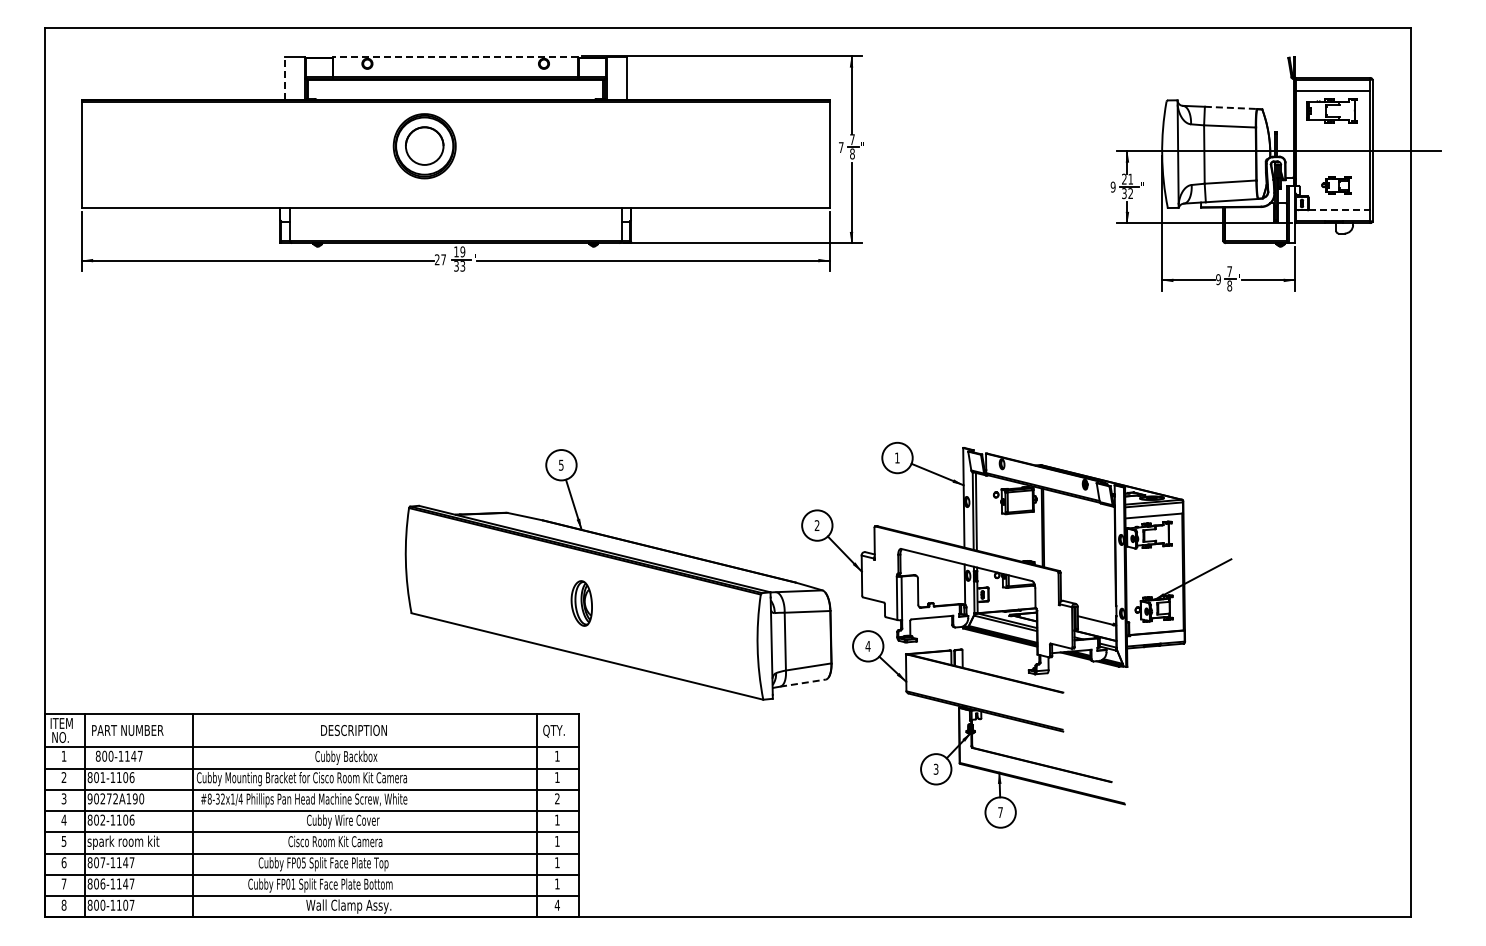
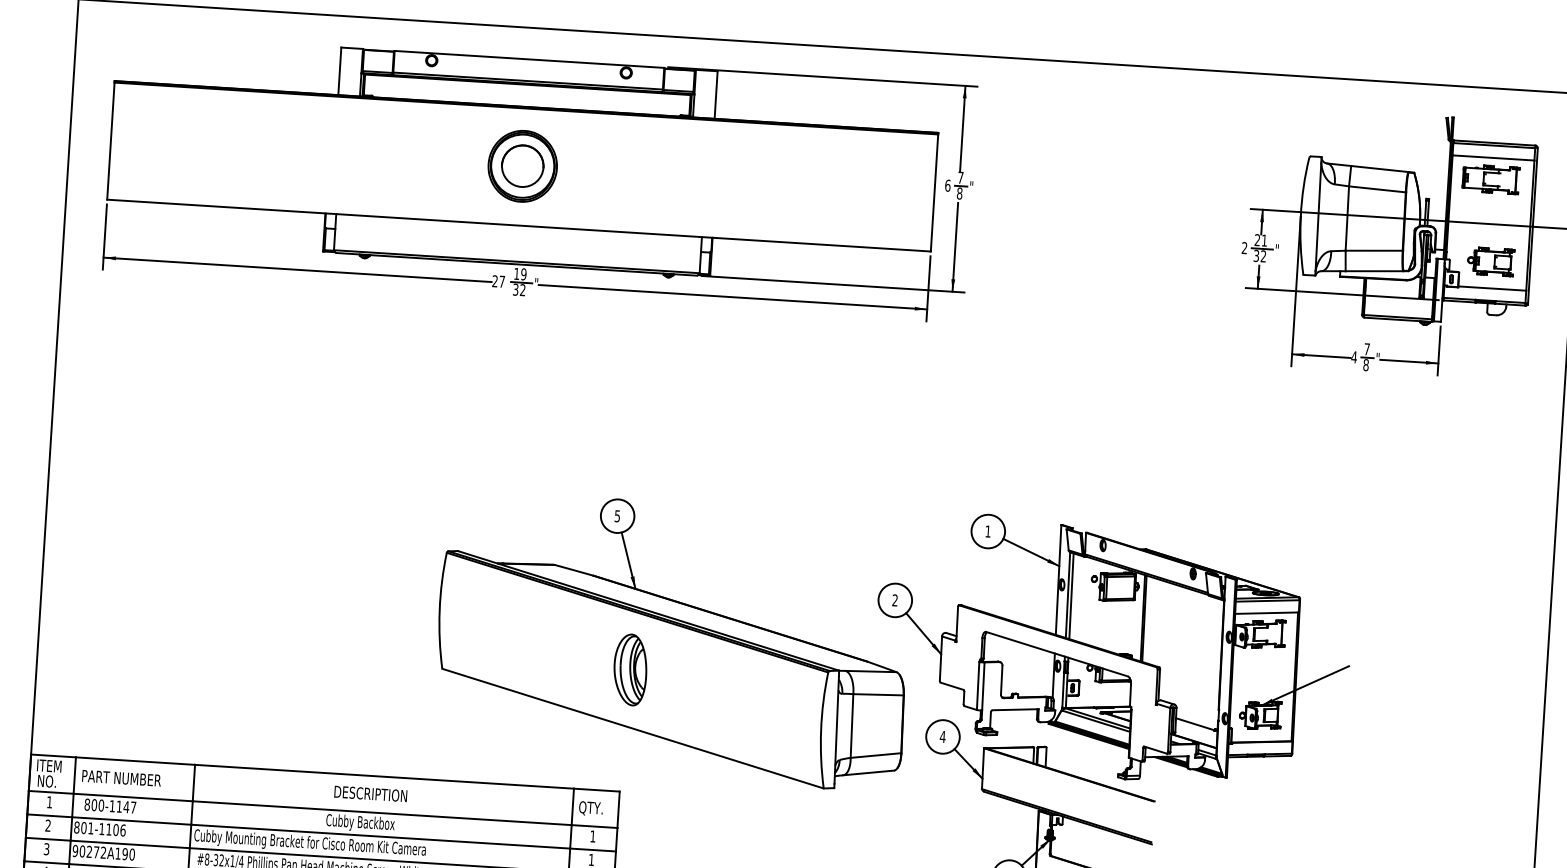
line: (455, 57) -> (529, 59), dashed -> solid
line: (284, 78) -> (339, 71), dashed -> solid
line: (1231, 107) -> (1380, 168), dashed -> solid
part: (424, 146) -> (522, 166), moved
text: (840, 147) -> (947, 185), 7 -> 6
part: (1336, 185) -> (1490, 261), size x1.43
text: (1112, 186) -> (1243, 247), 9 -> 2
line: (1339, 209) -> (1492, 288), dashed -> solid
text: (462, 266) -> (522, 290), 33 -> 32
text: (1218, 279) -> (1354, 357), 9 -> 4
part: (581, 603) -> (630, 669), size x1.43
line: (803, 683) -> (869, 773), dashed -> solid

